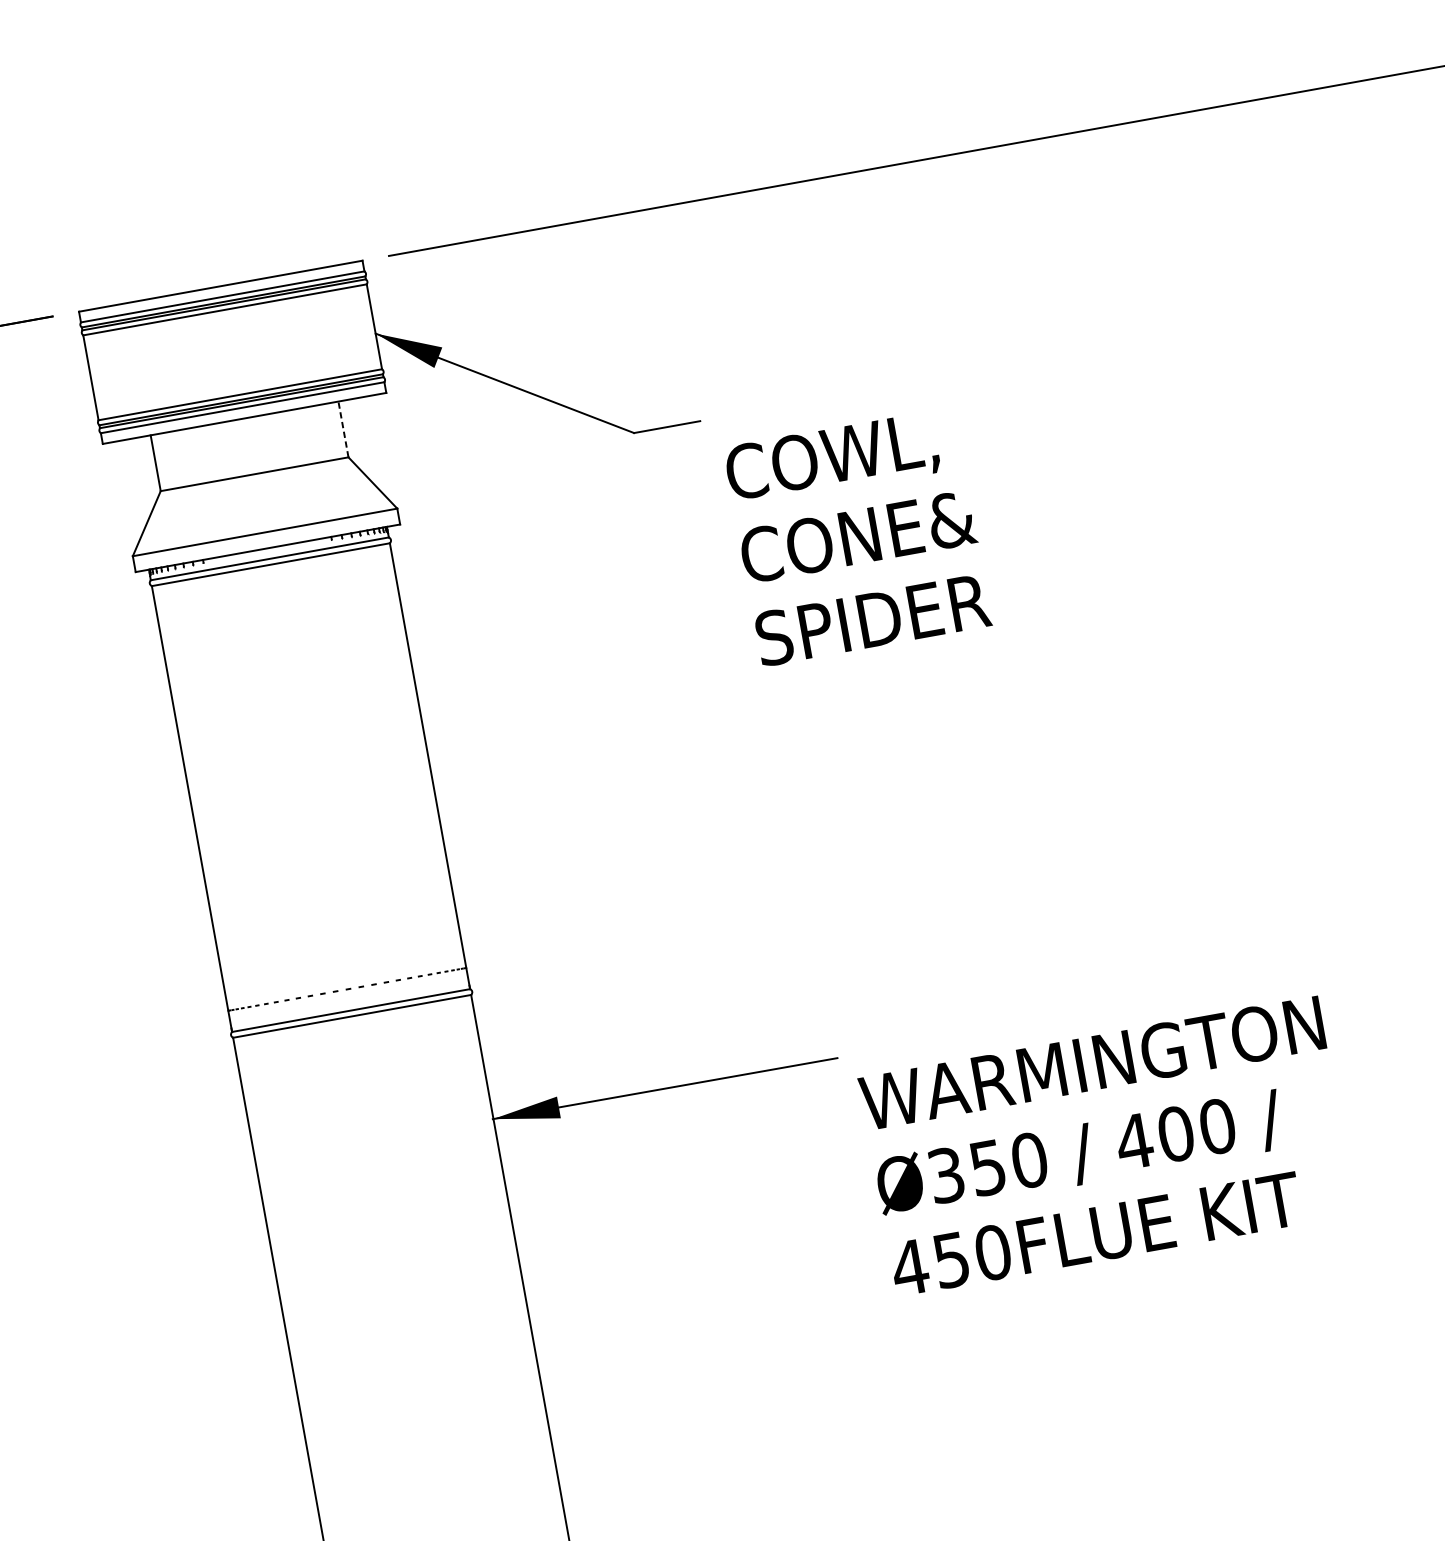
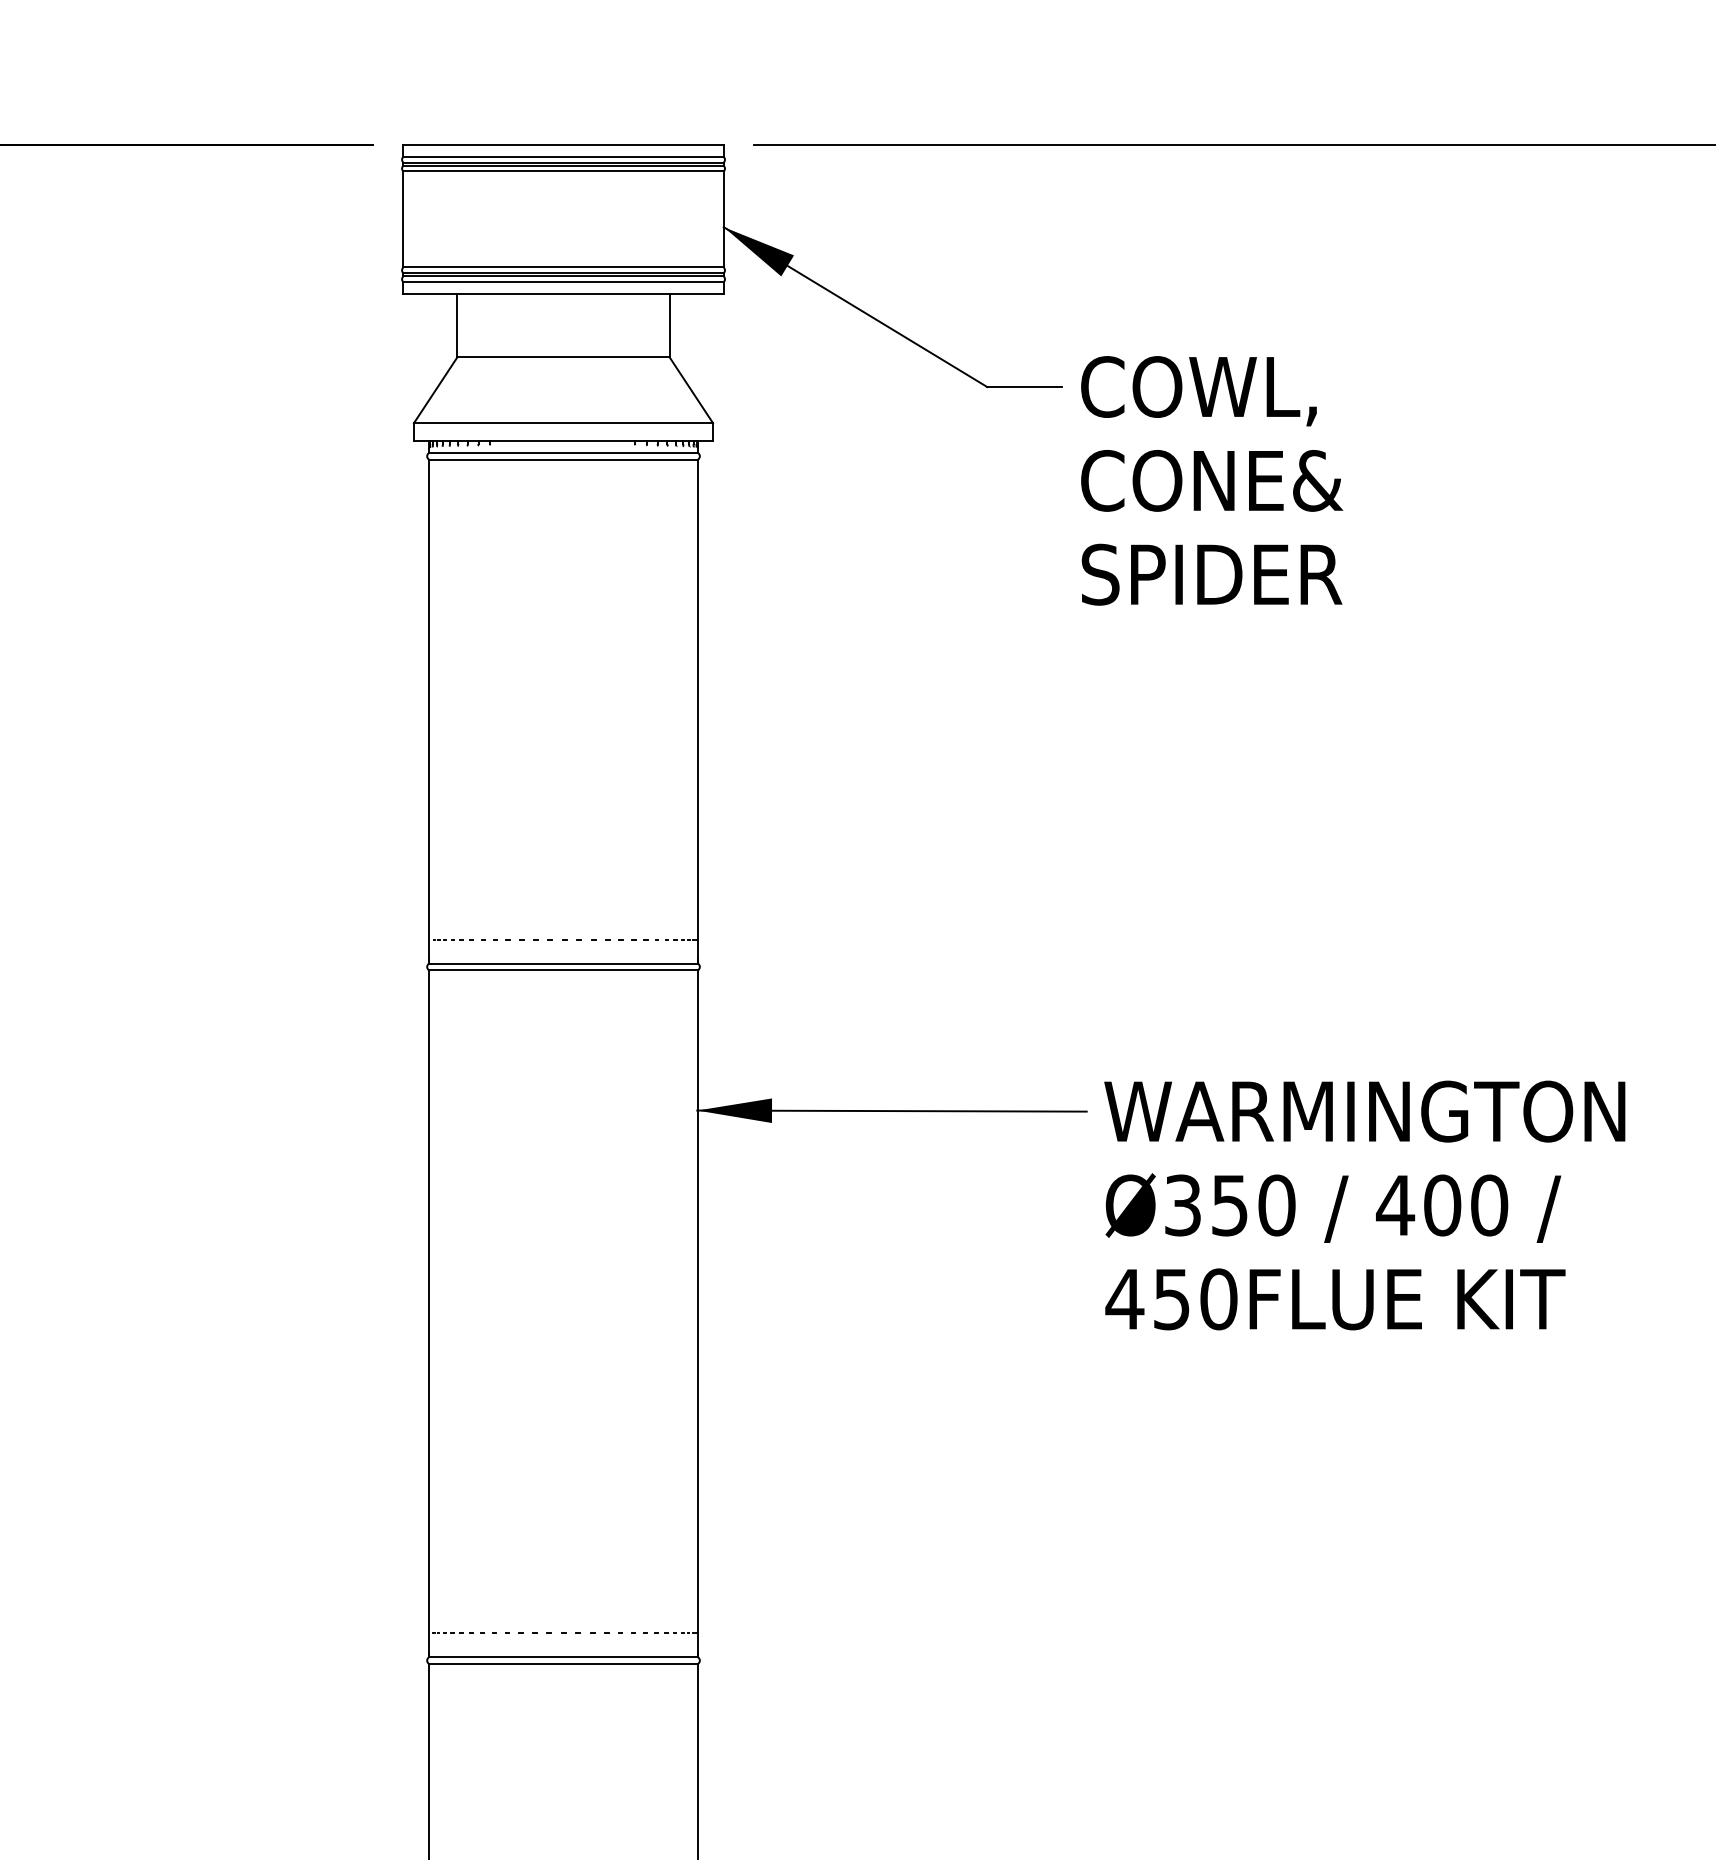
line: (343, 429) -> (669, 325), dashed -> solid
text: (858, 536) -> (1212, 480), moved
text: (1106, 1146) -> (1364, 1205), moved

